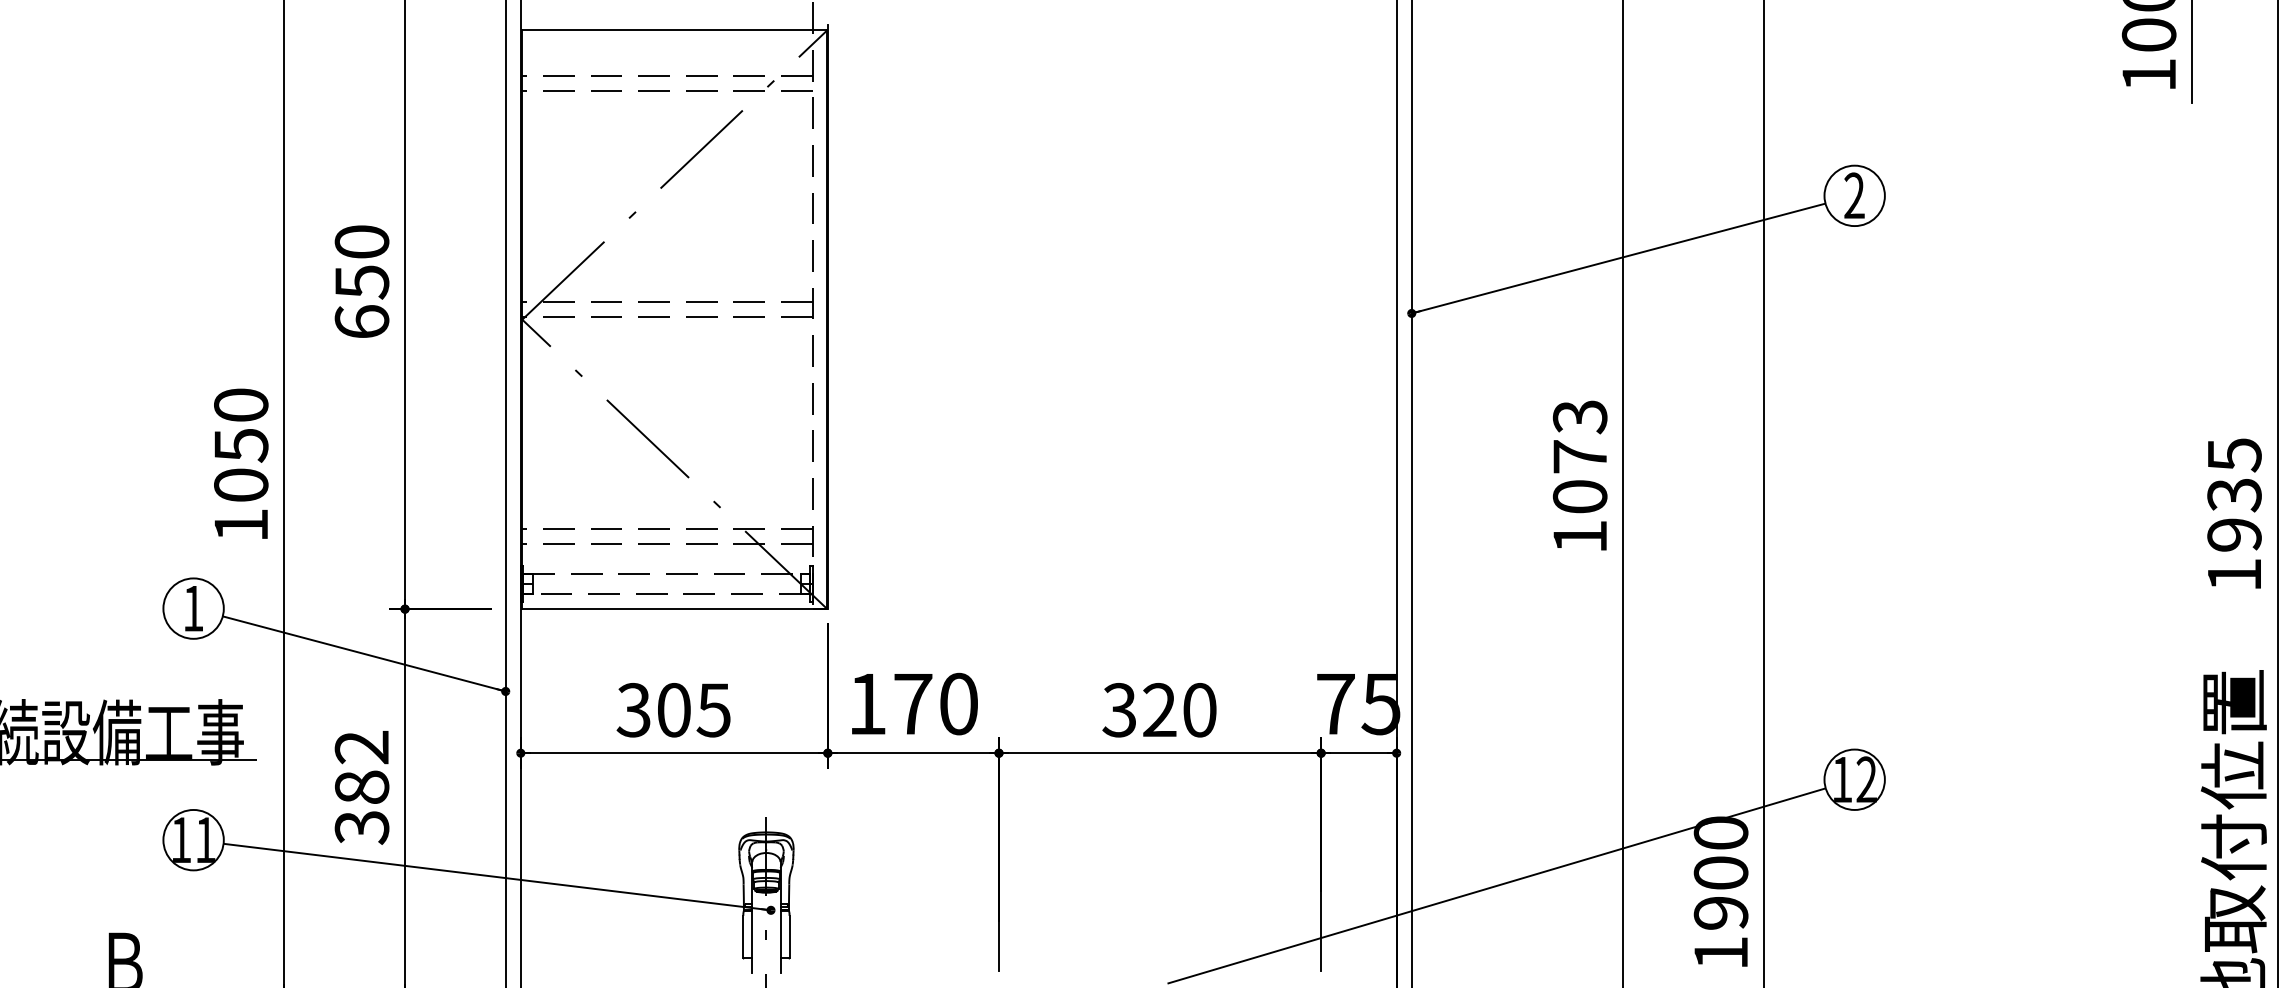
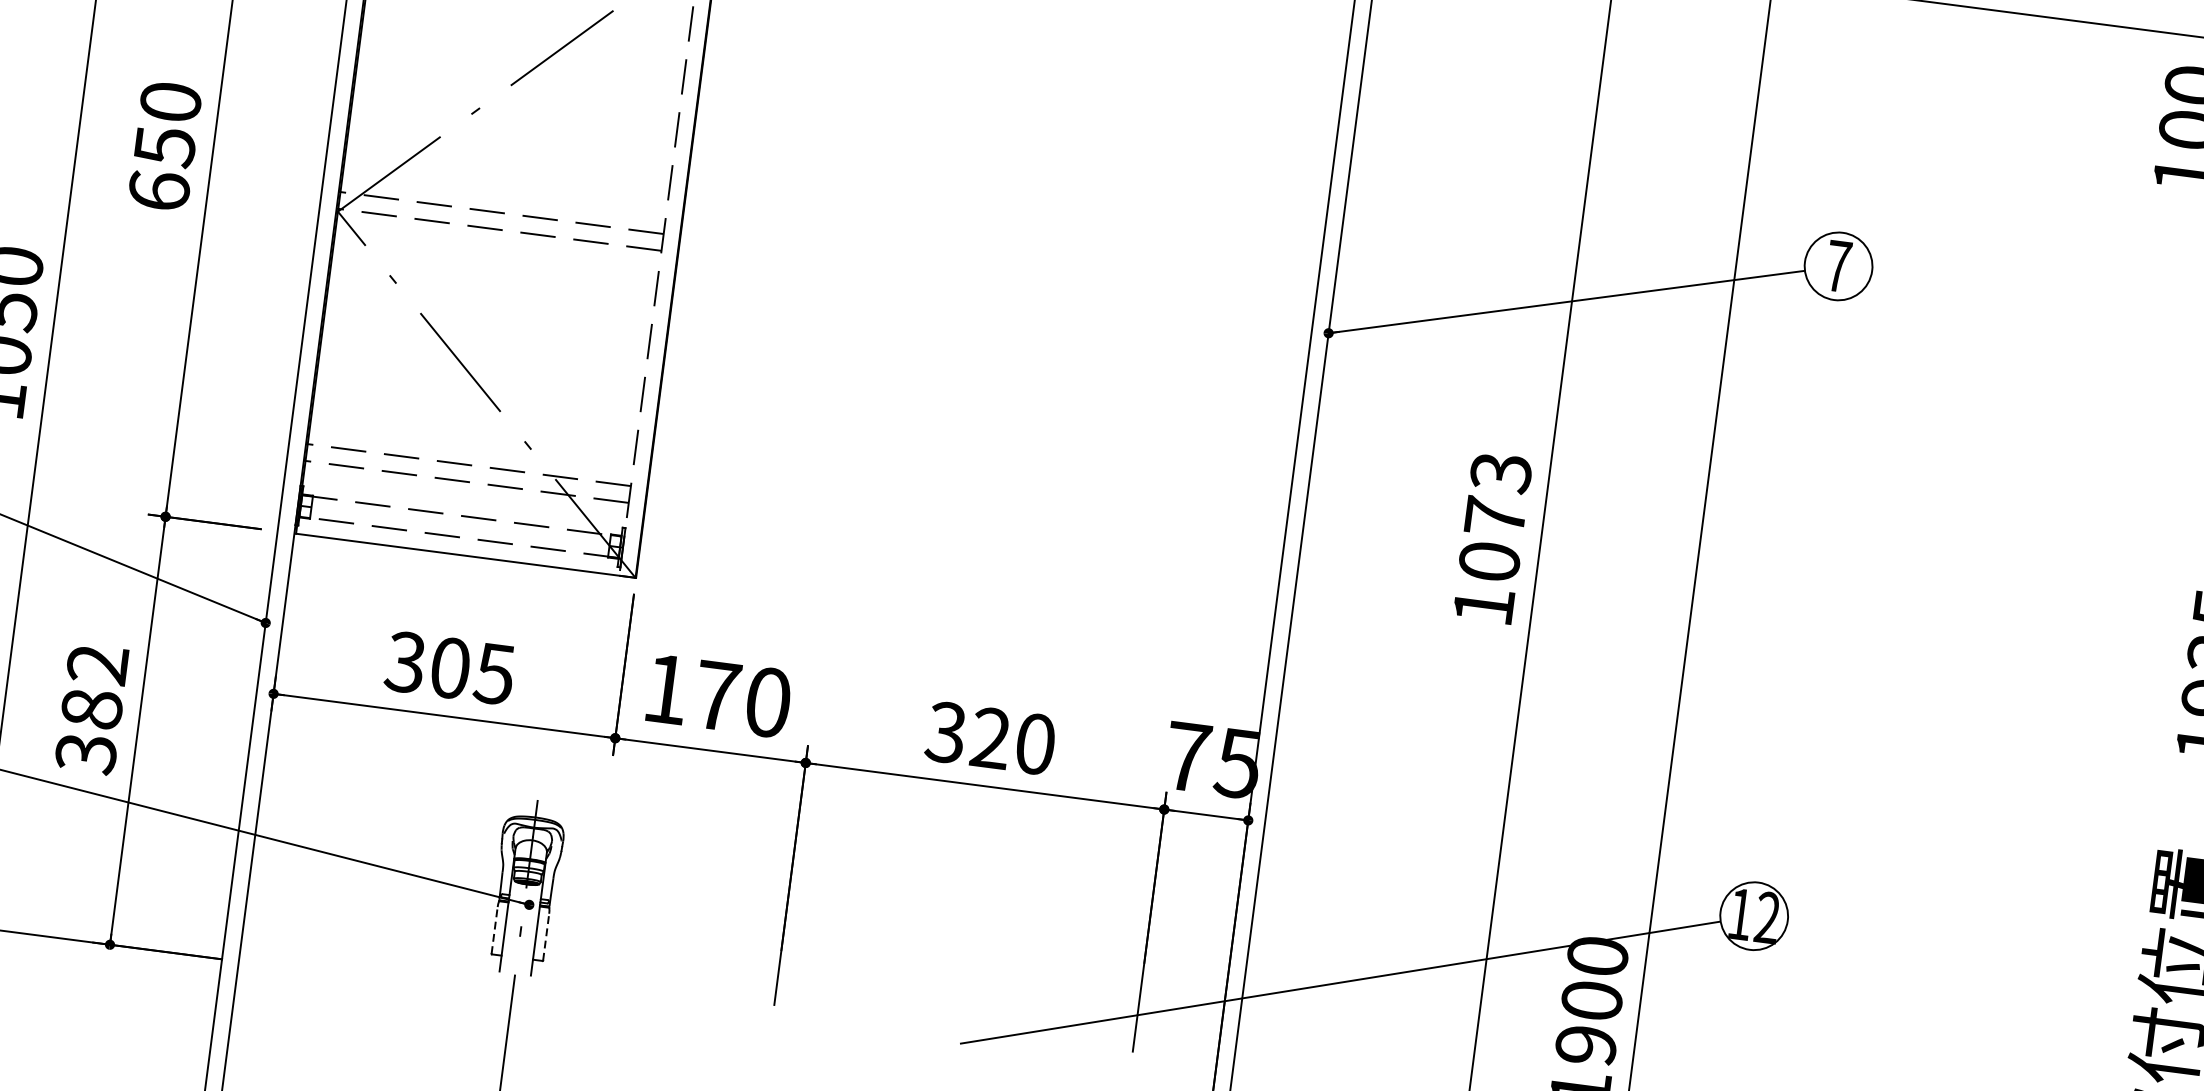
text: (1854, 195) -> (1838, 265), 2 -> 7
line: (743, 936) -> (494, 930), solid -> dashed
line: (789, 936) -> (546, 936), solid -> dashed

